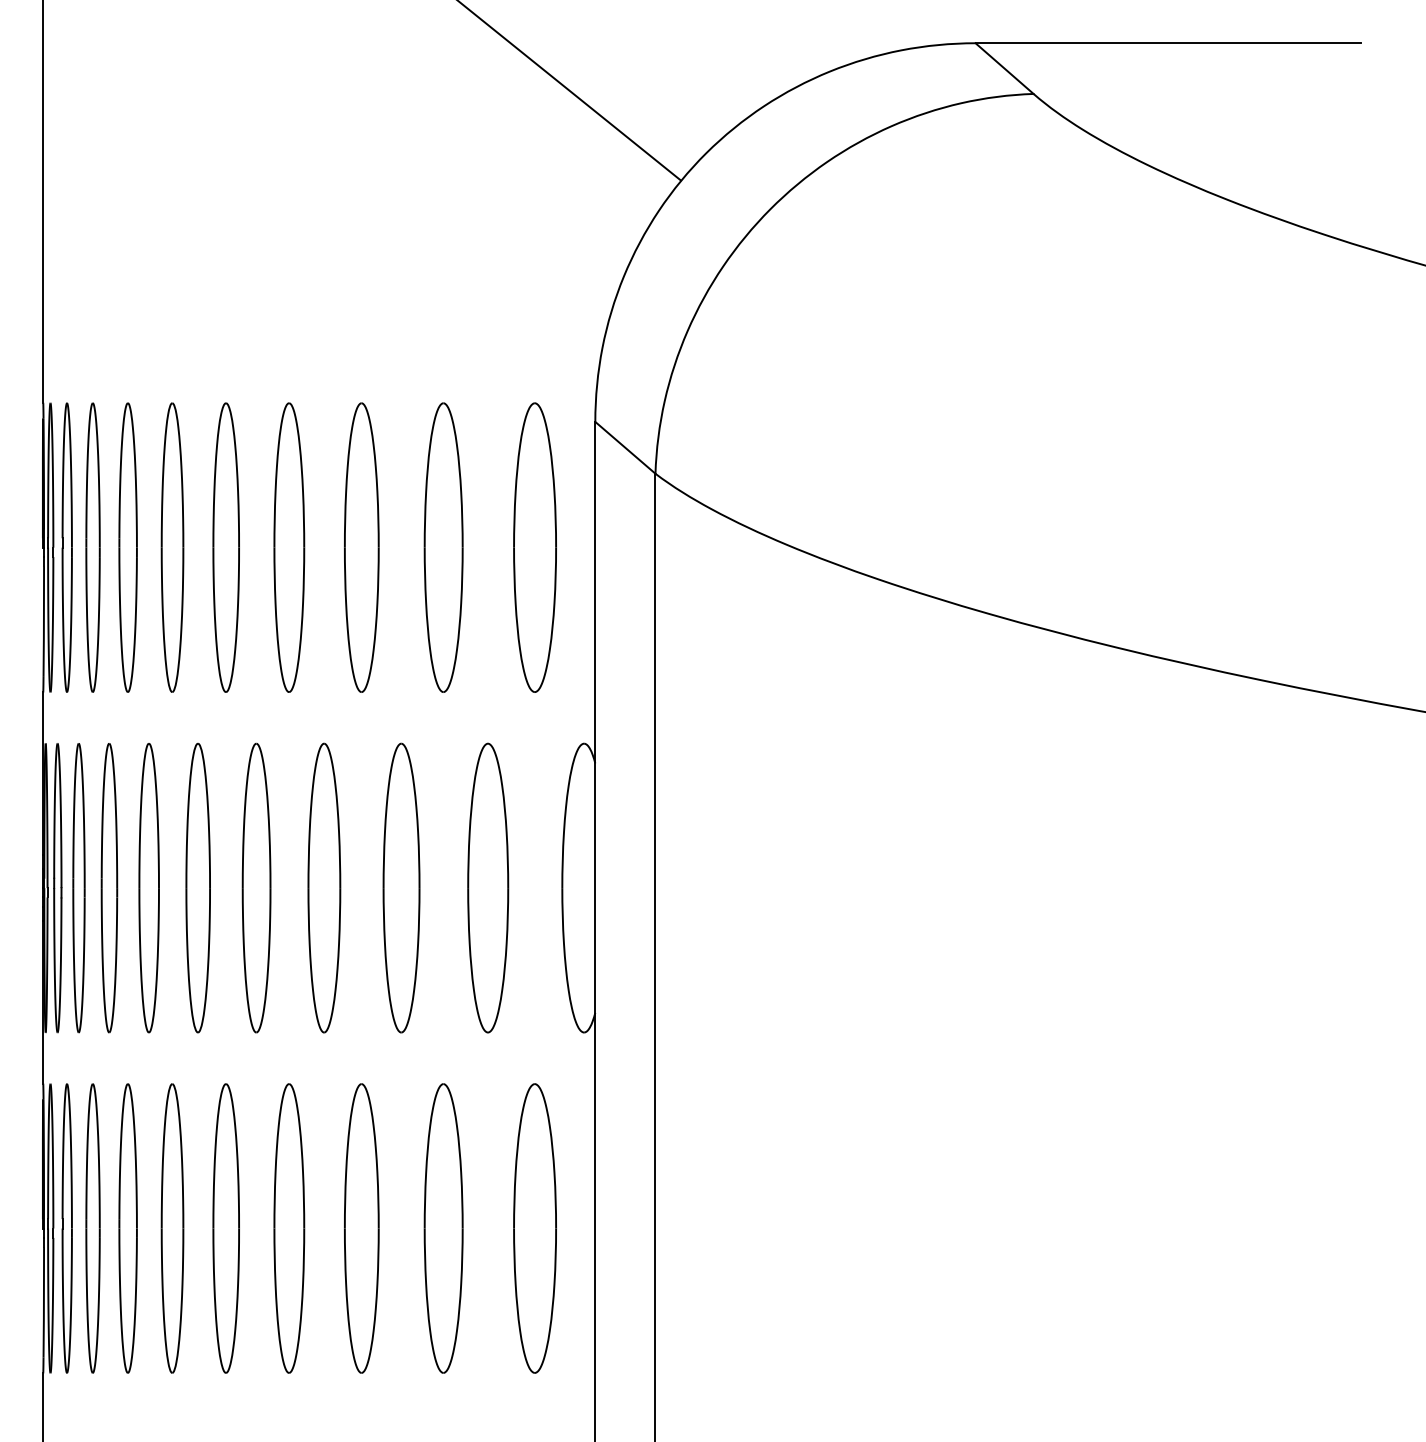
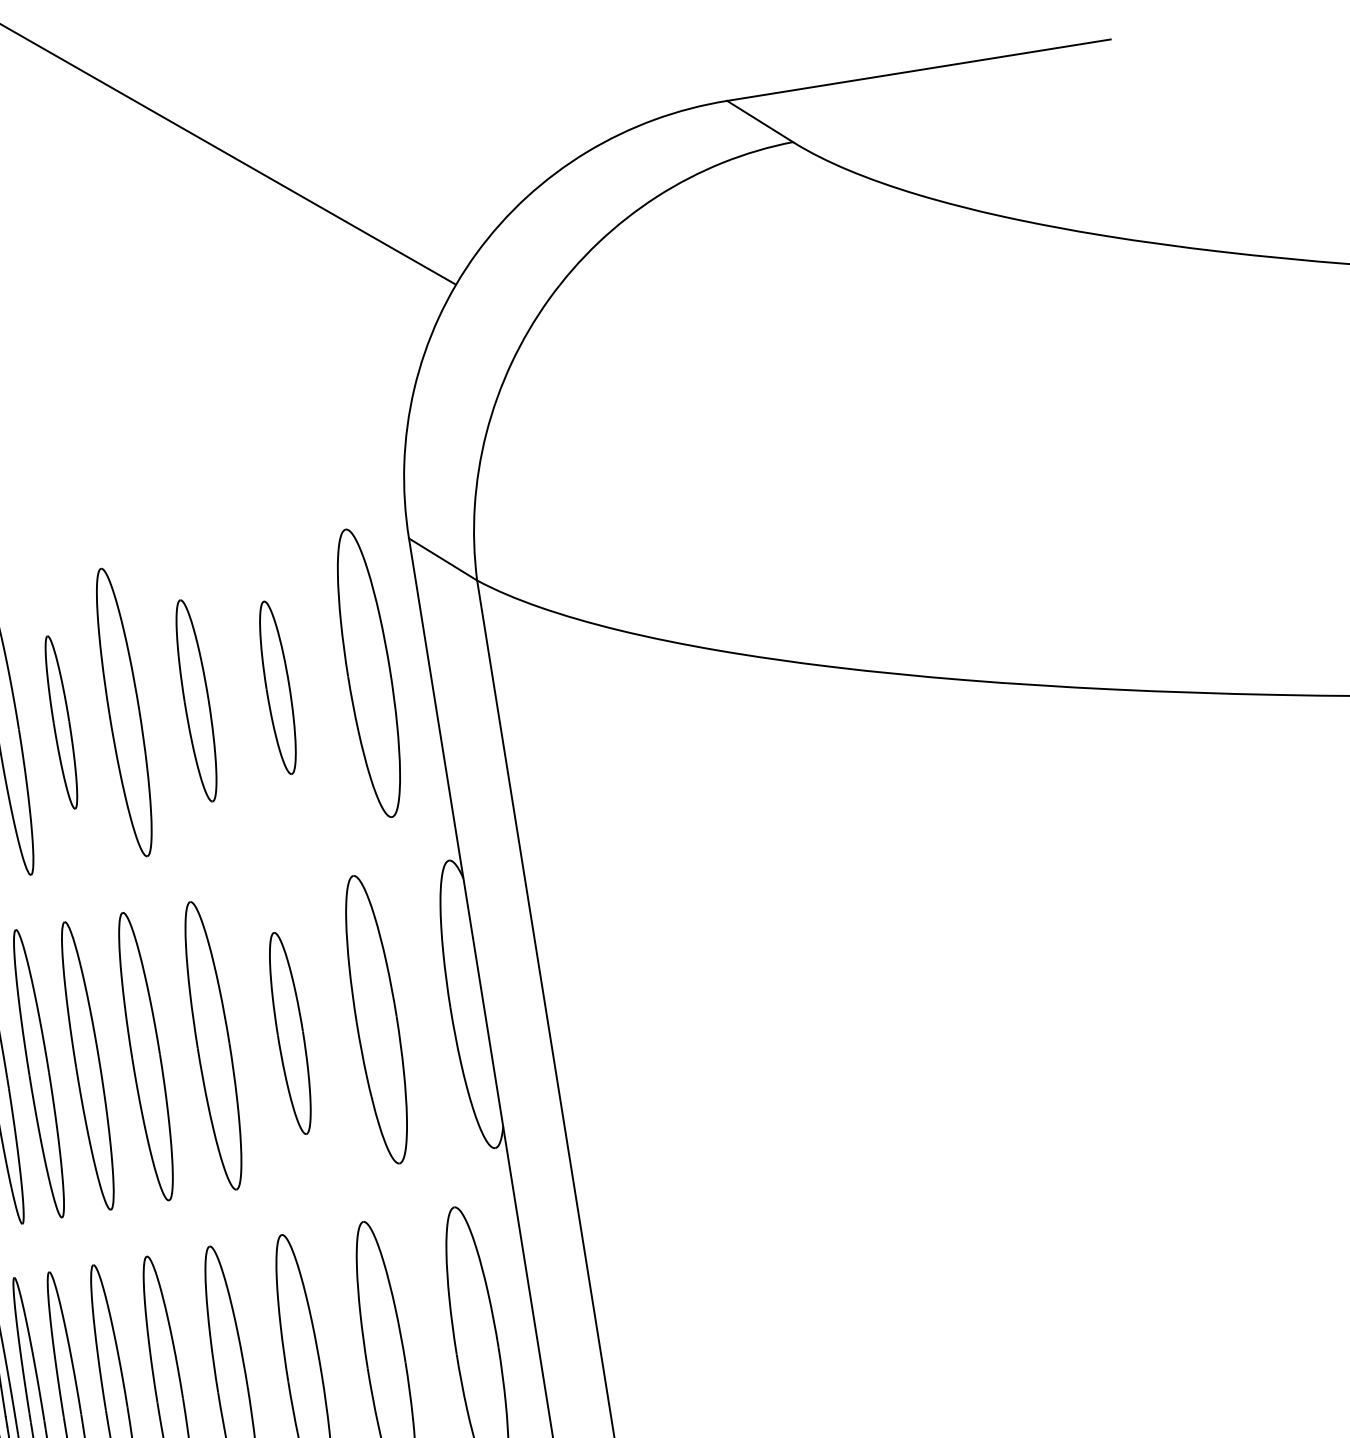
part: (225, 547) -> (60, 722), size x0.6
part: (361, 547) -> (196, 700), size x0.7
part: (443, 547) -> (277, 687), size x0.6
part: (401, 887) -> (290, 1032), size x0.7

